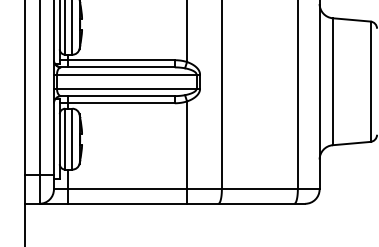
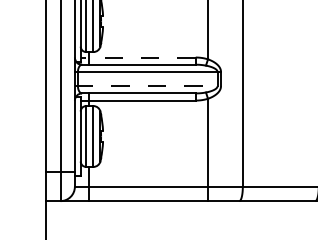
line: (116, 60) -> (137, 57), solid -> dashed
line: (127, 88) -> (148, 85), solid -> dashed

